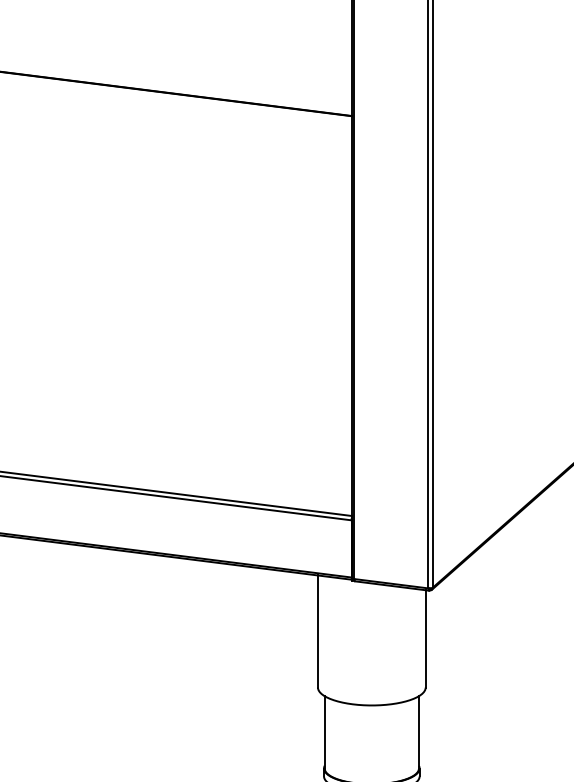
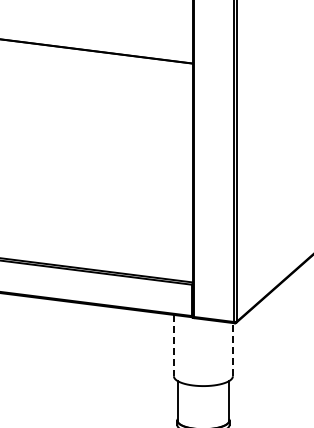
line: (317, 631) -> (173, 345), solid -> dashed
line: (424, 638) -> (232, 349), solid -> dashed

